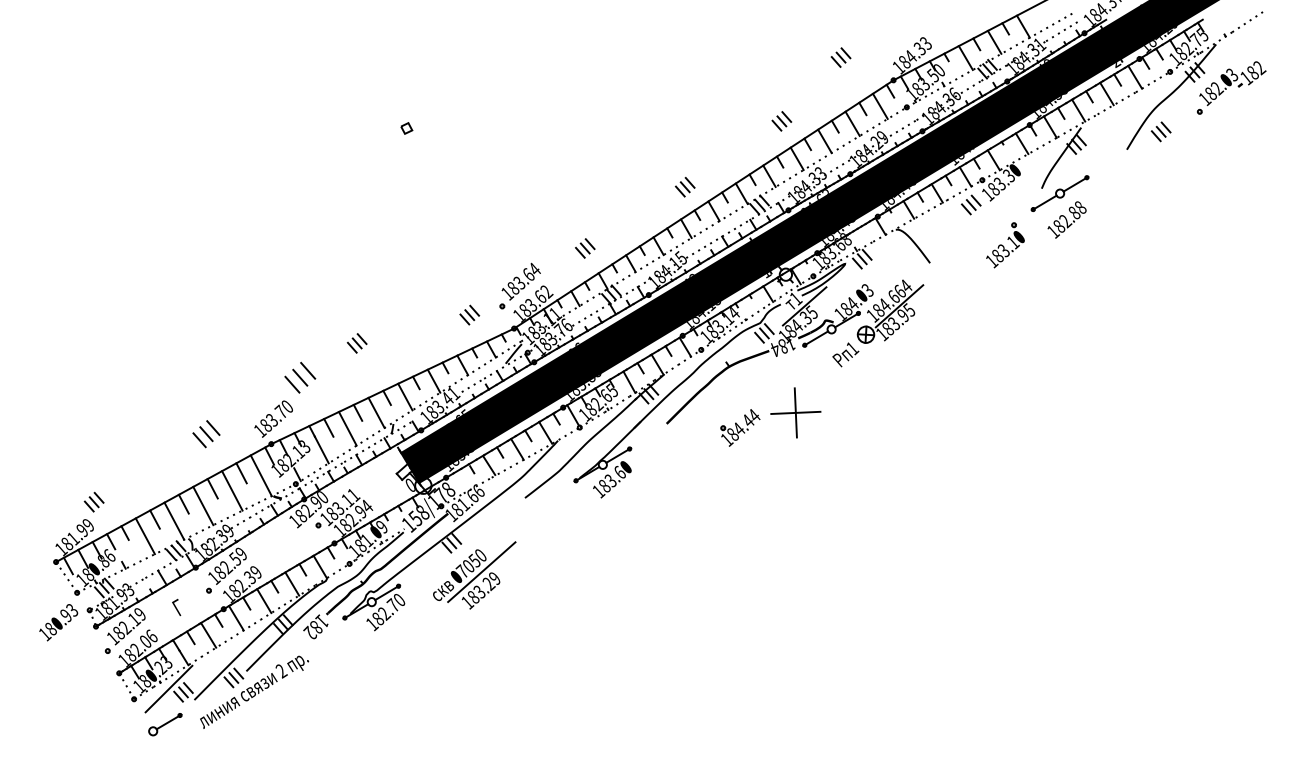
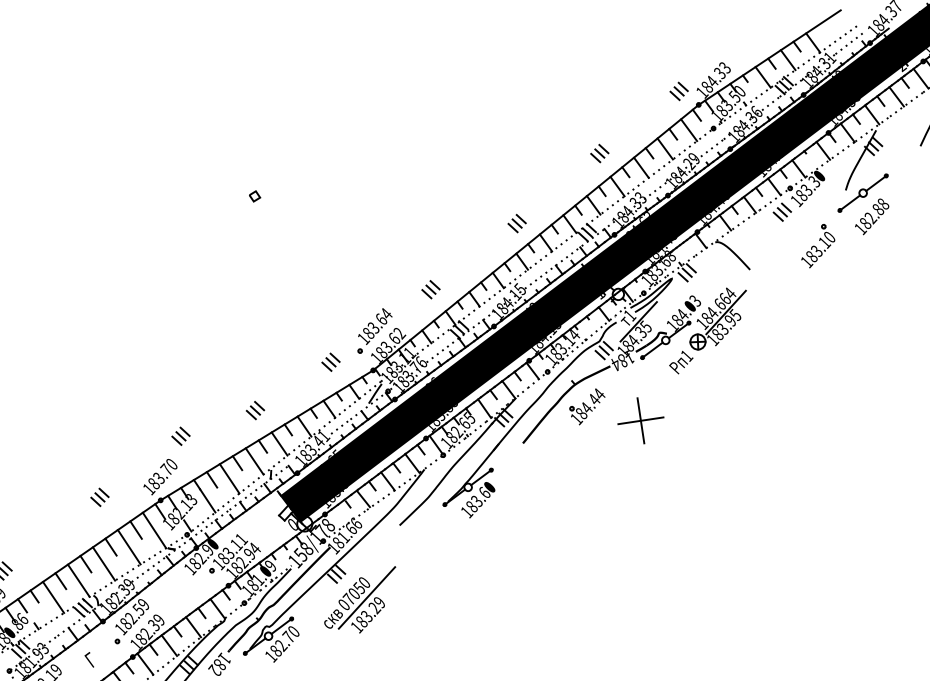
part: (840, 57) -> (678, 91), moved
part: (356, 343) -> (254, 410), moved
part: (300, 377) -> (181, 436), size x0.62
part: (740, 427) -> (587, 406), moved
part: (206, 433) -> (99, 496), size x0.71

